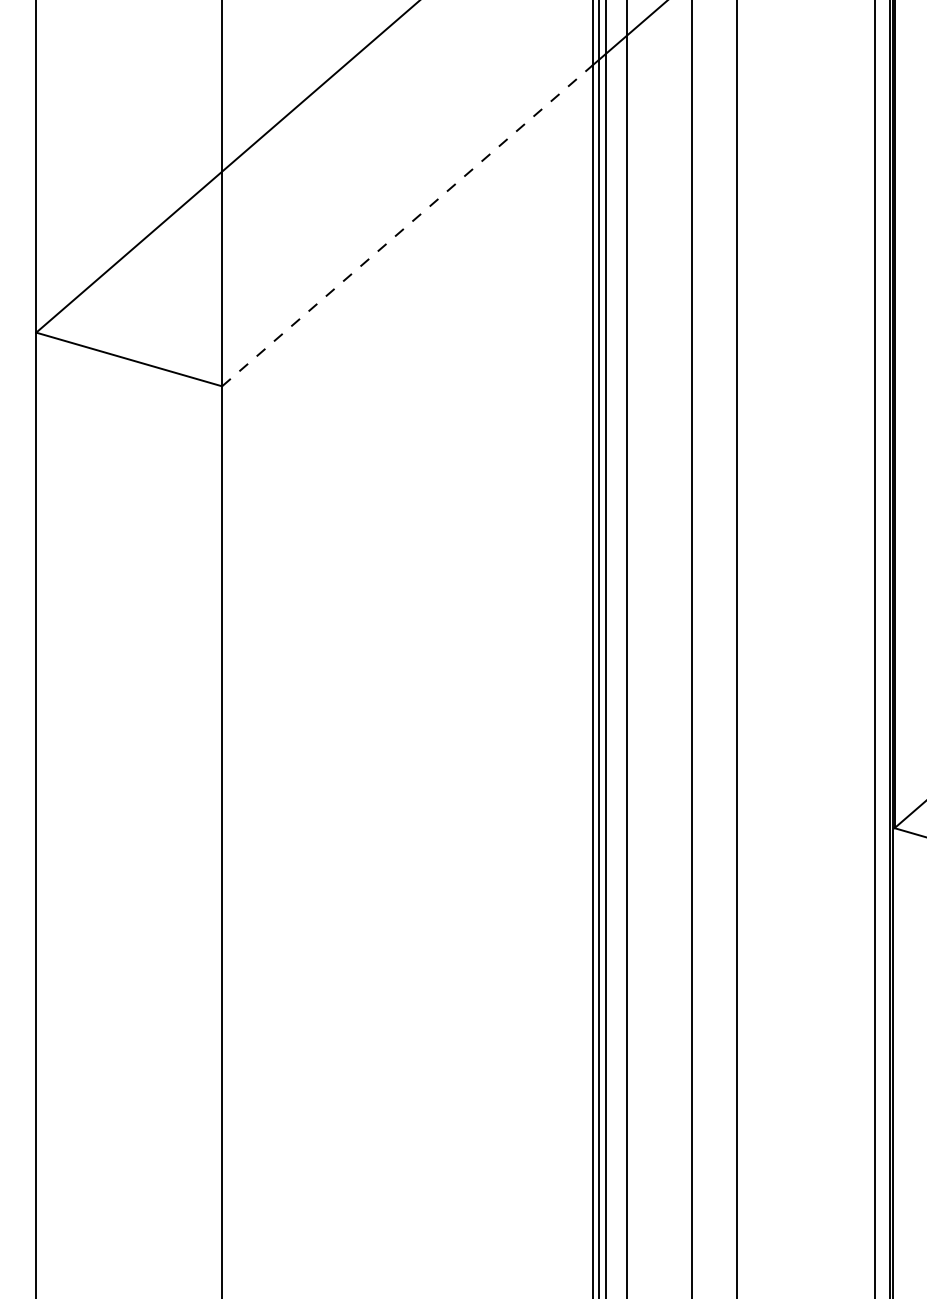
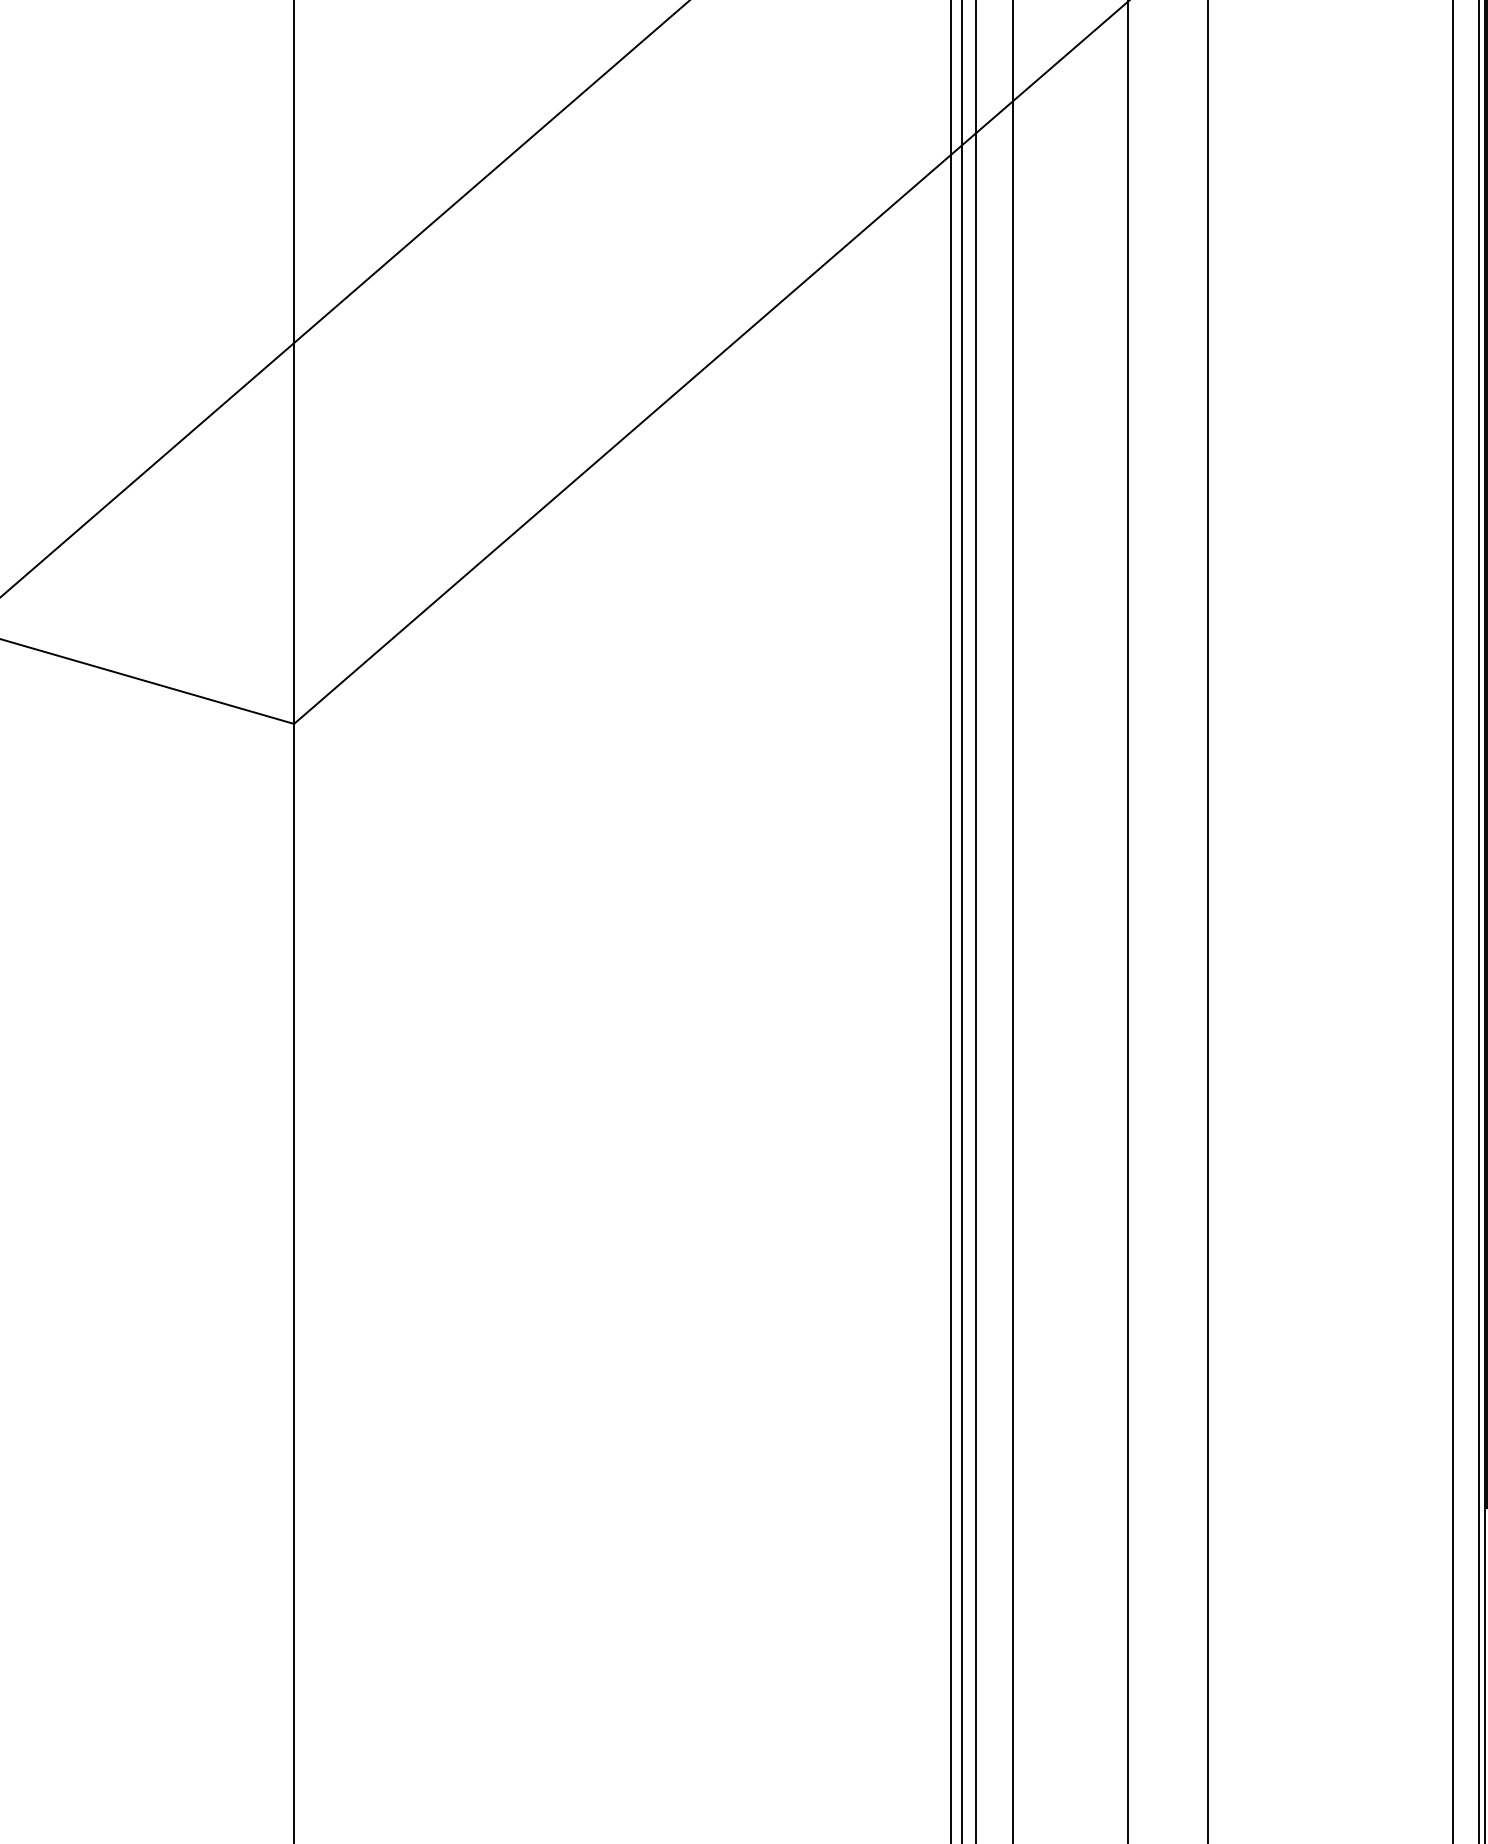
line: (407, 225) -> (623, 438), dashed -> solid

